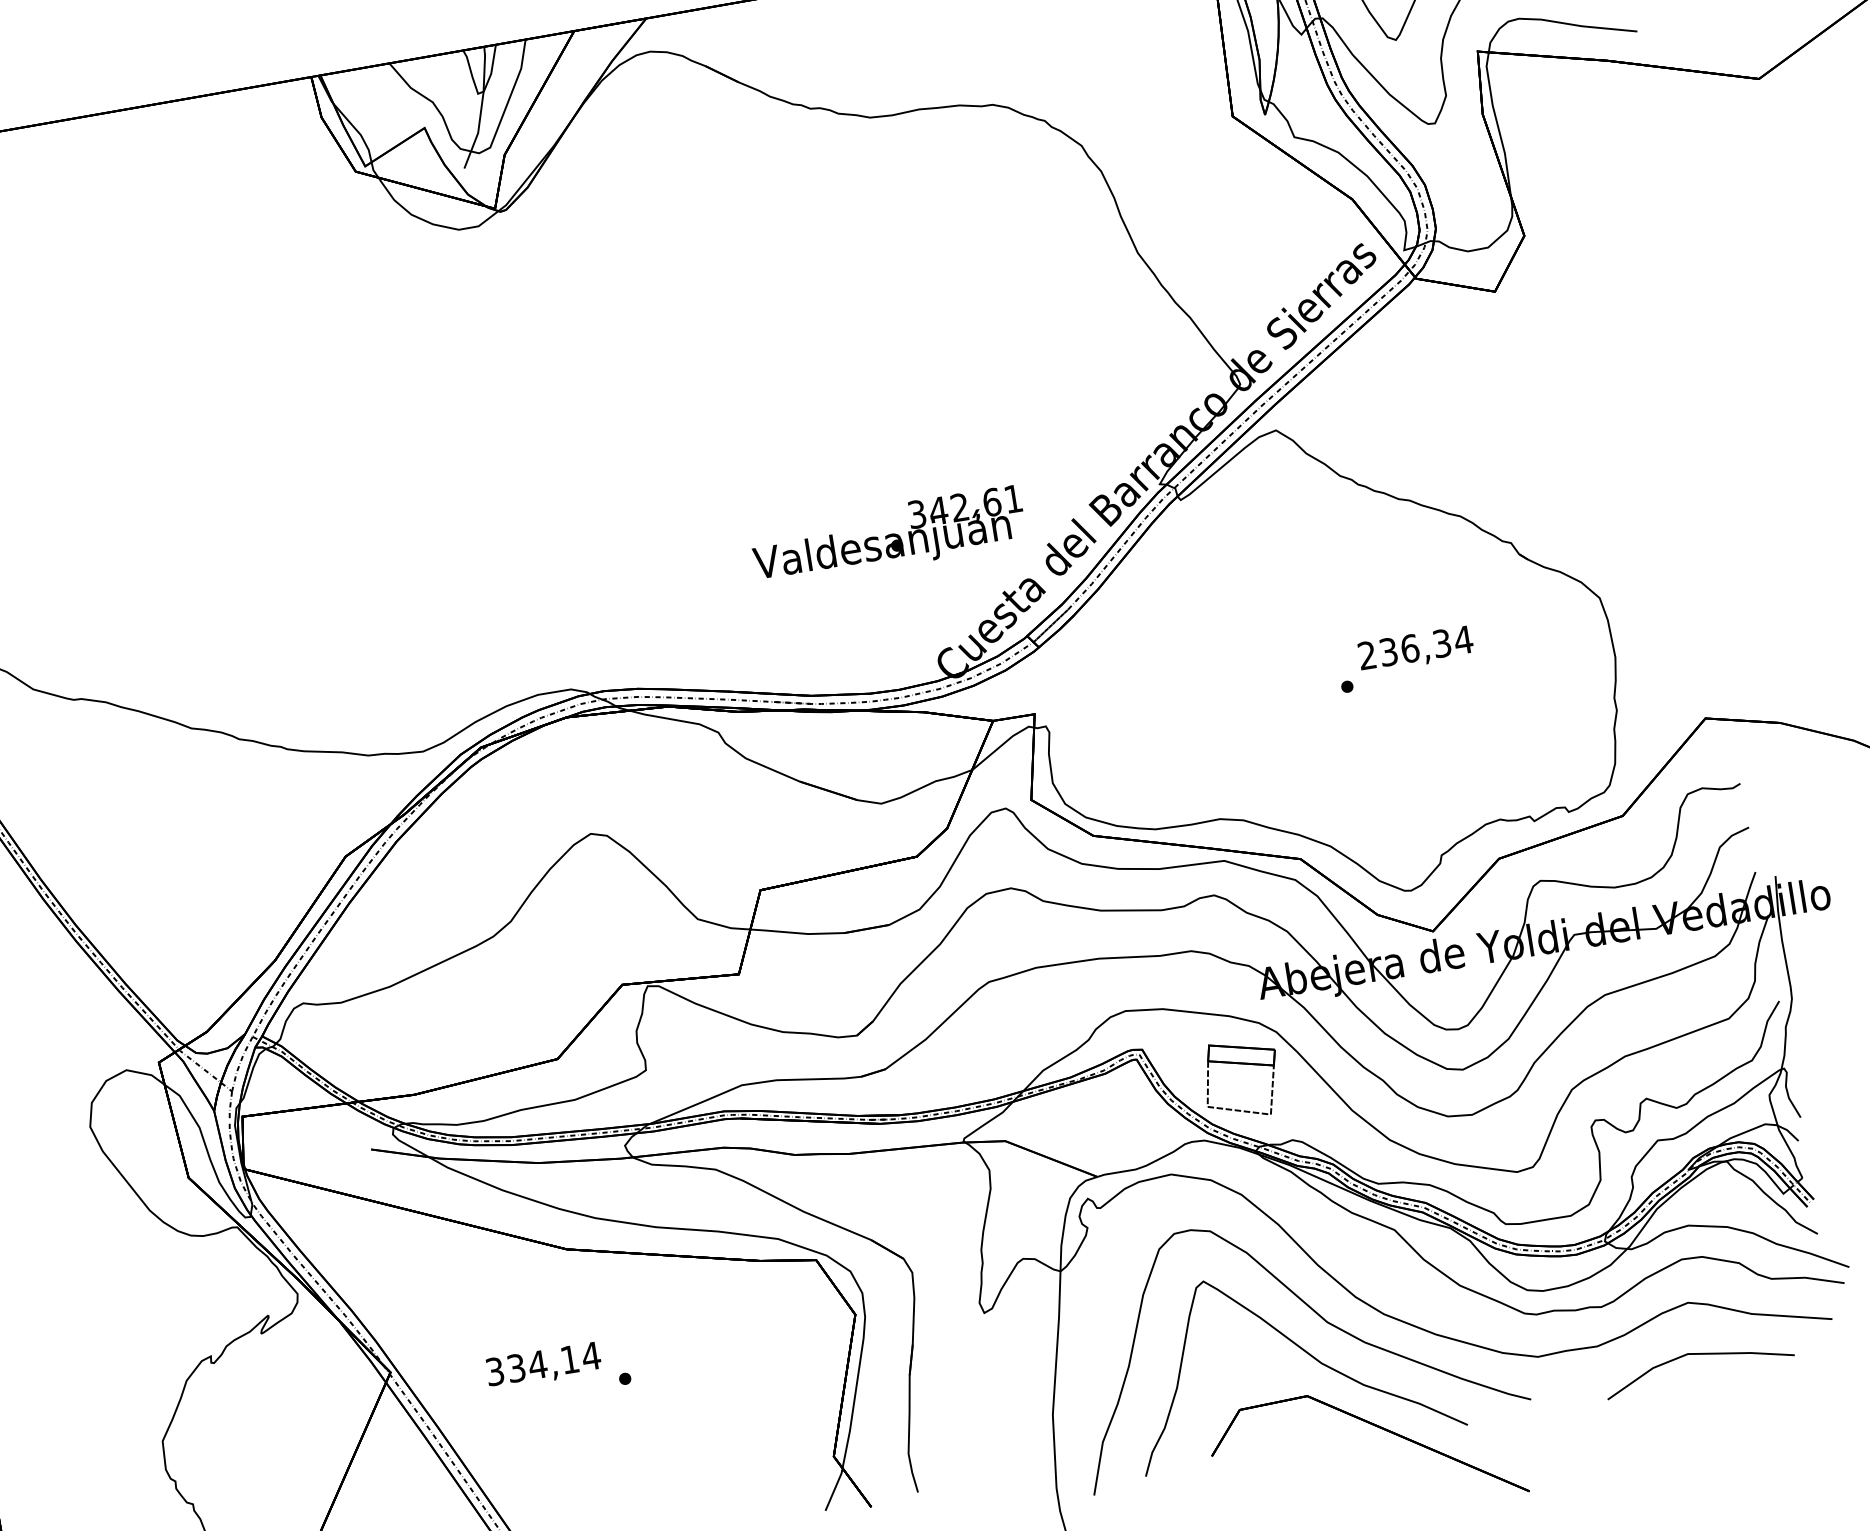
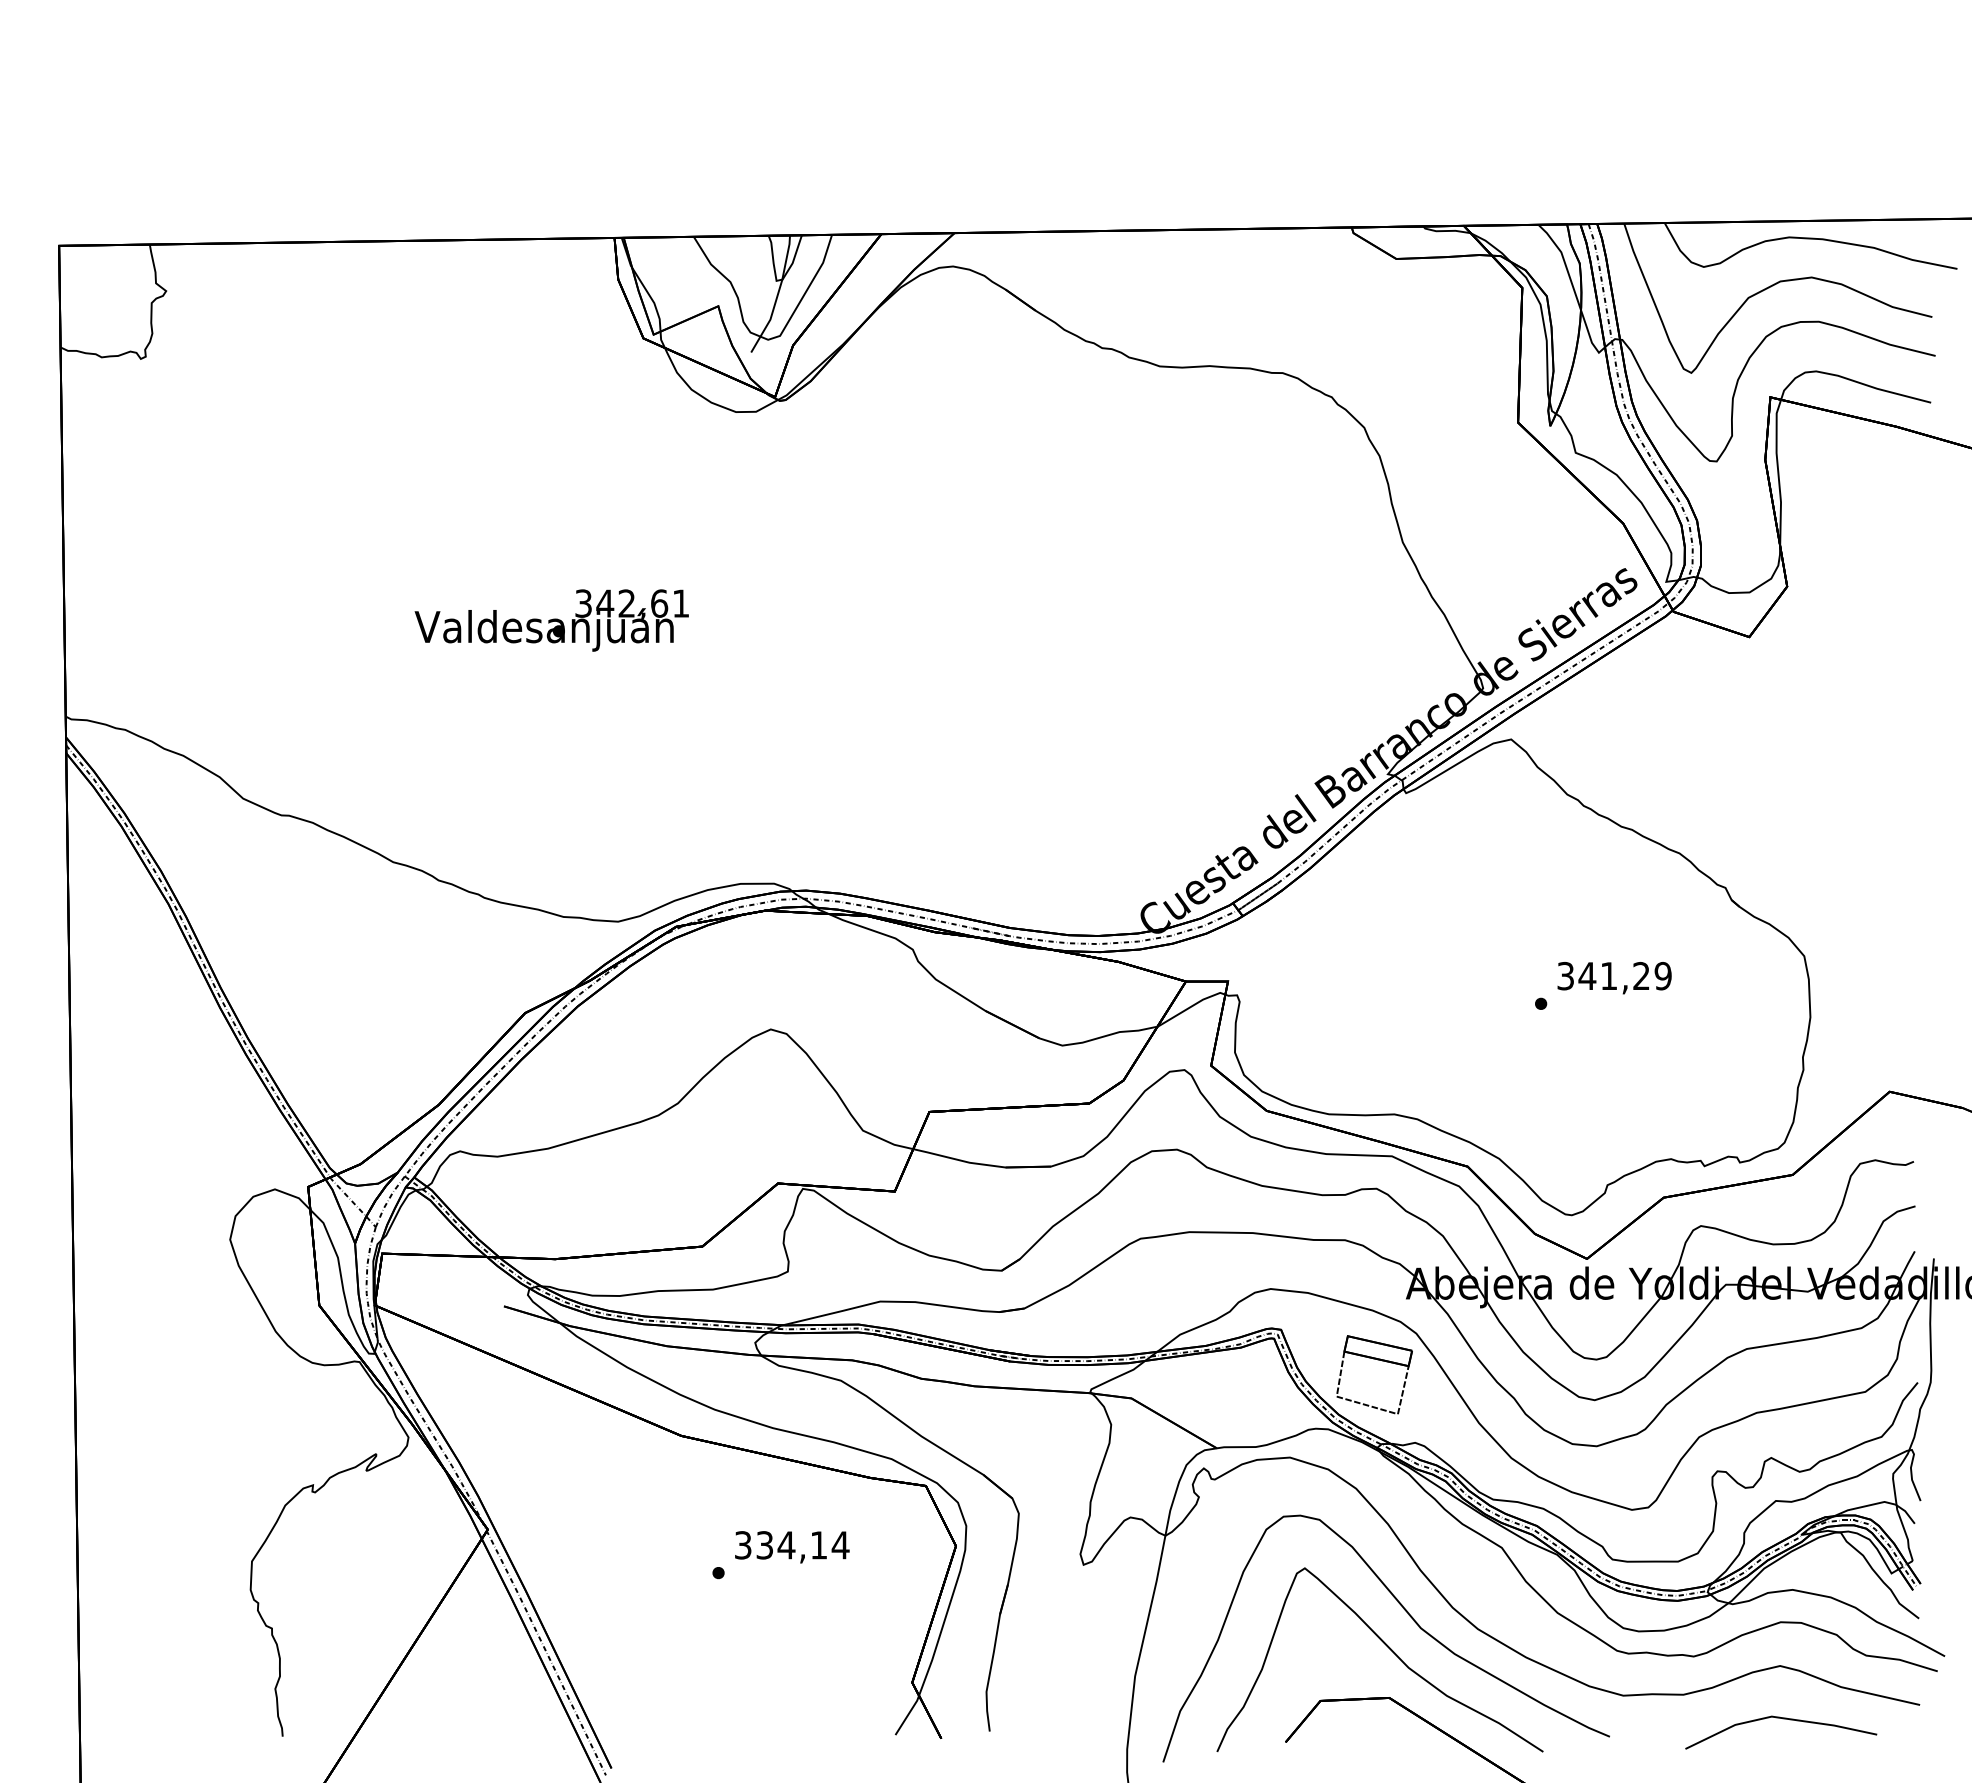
text: (888, 536) -> (551, 620), moved
text: (1415, 647) -> (1614, 975), 236,34 -> 341,29
text: (544, 1366) -> (792, 1547), moved

